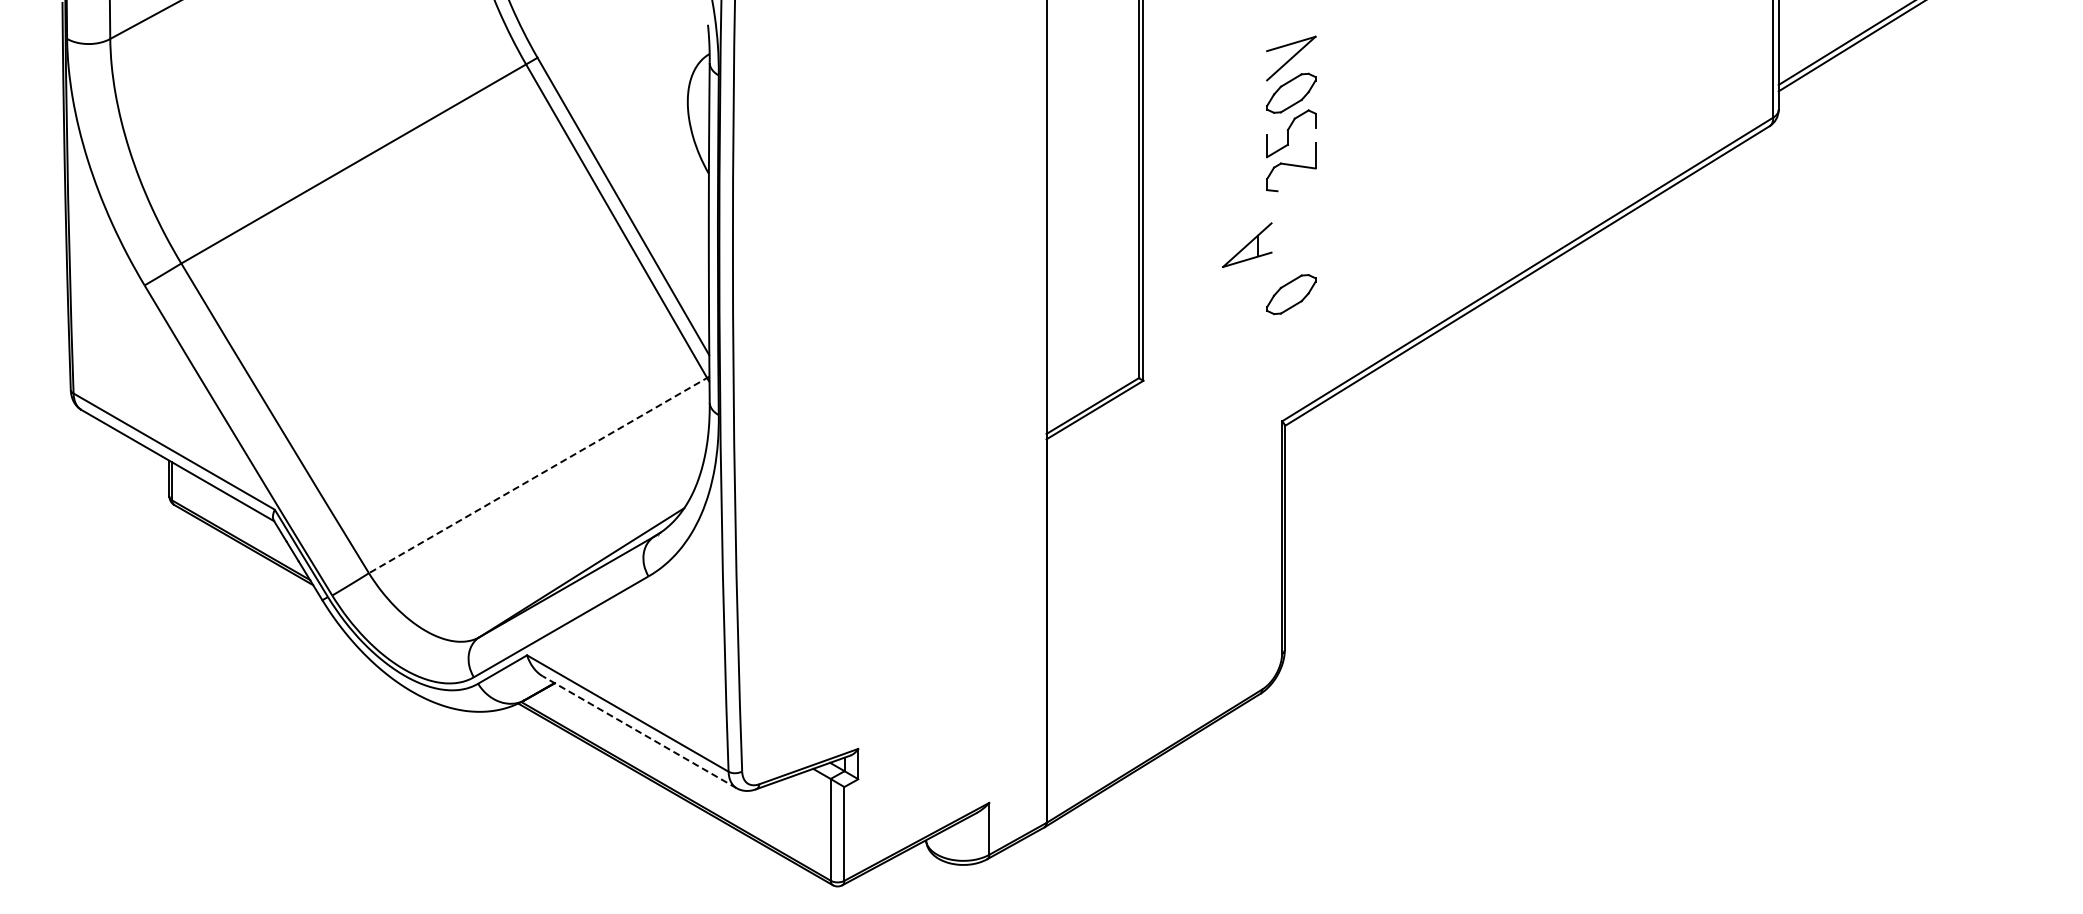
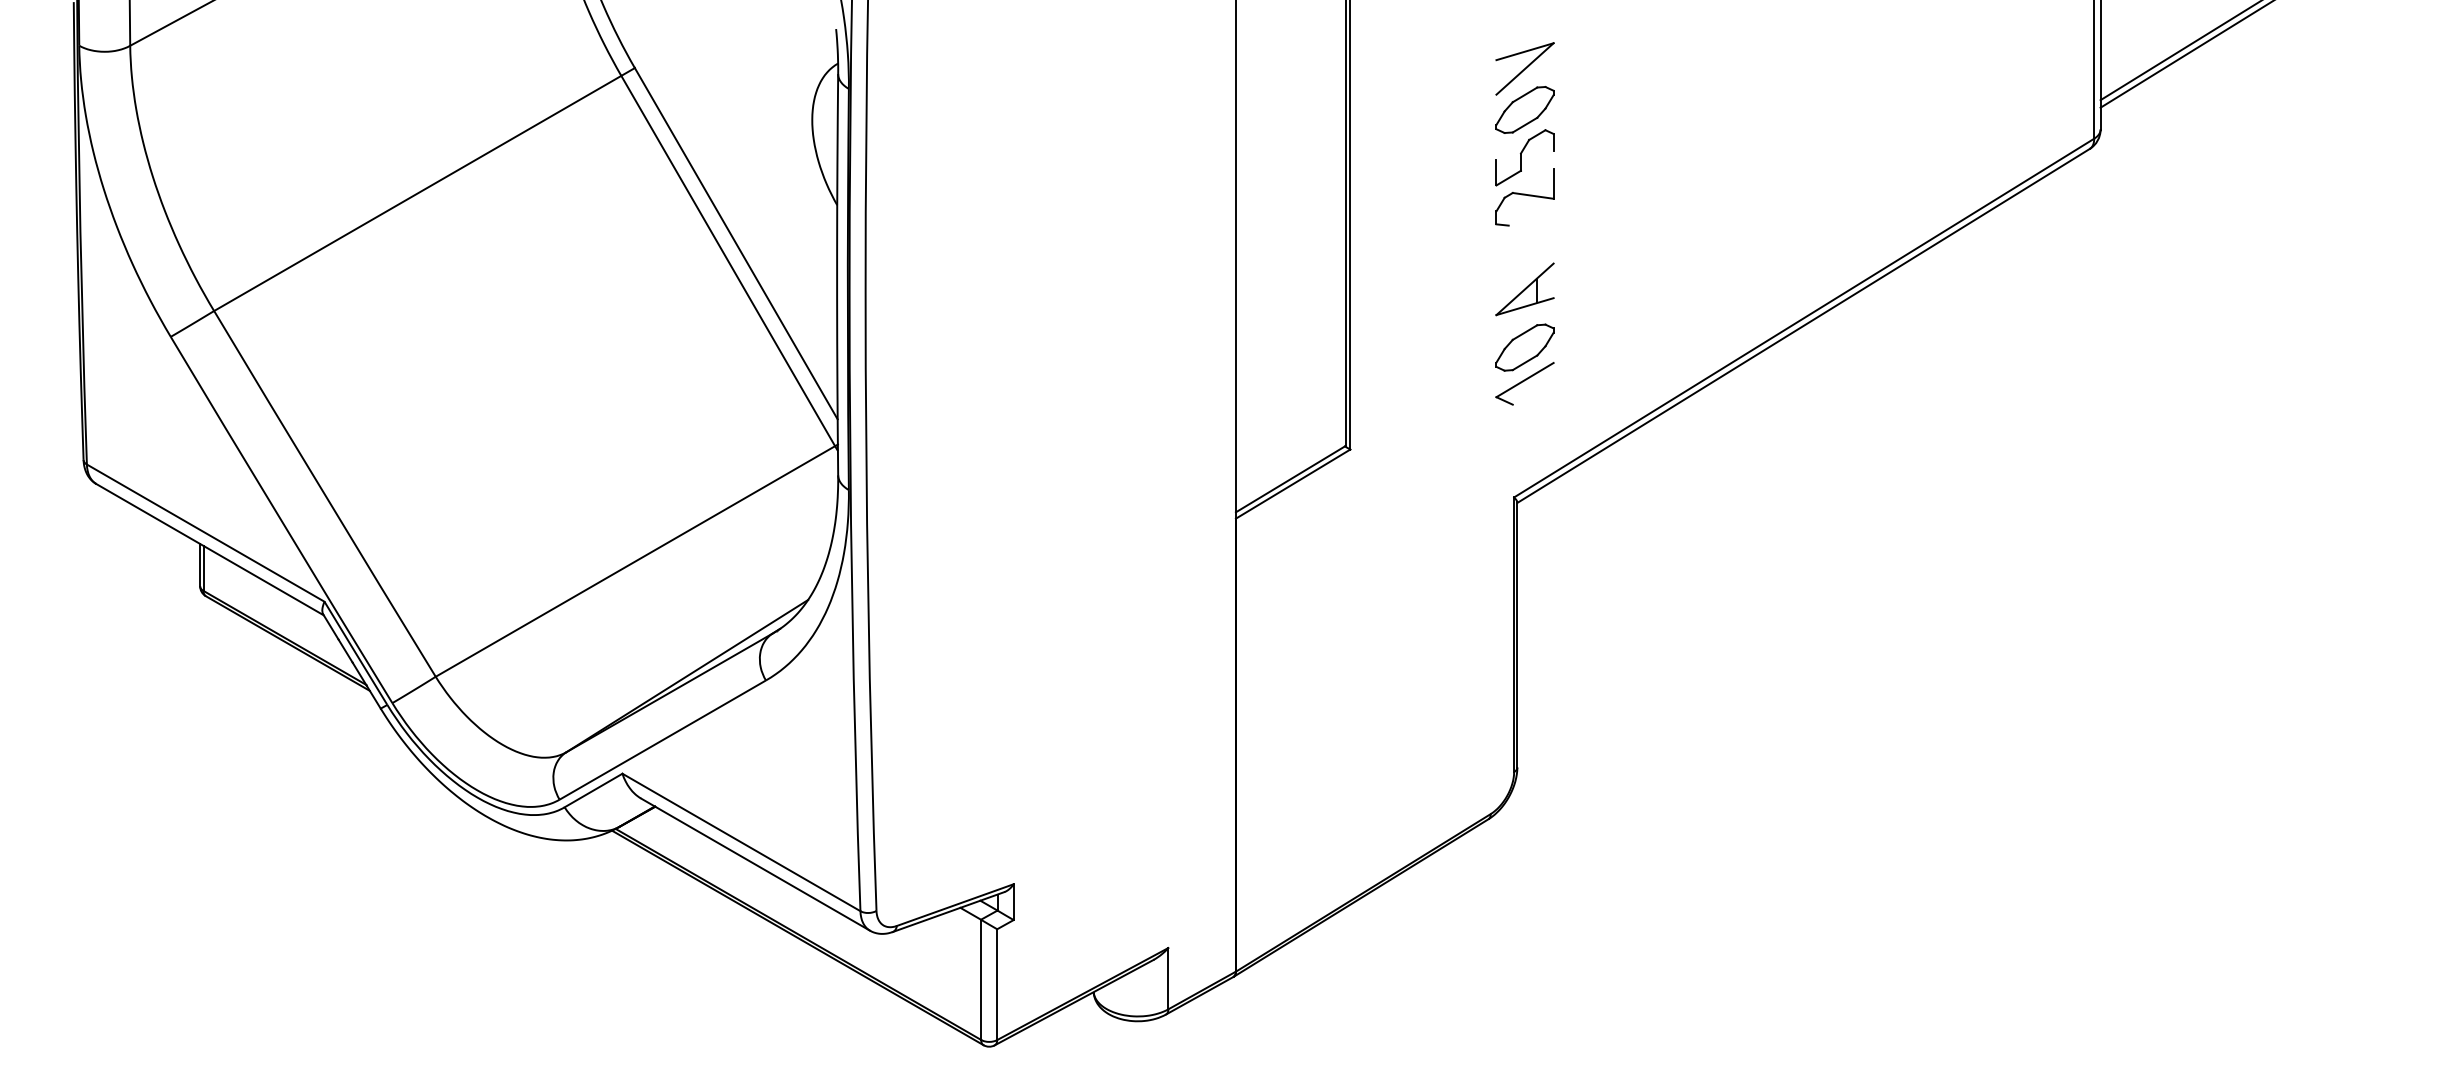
part: (1247, 244) -> (1525, 288), moved
part: (1291, 324) -> (1525, 383), added
line: (539, 474) -> (637, 560), dashed -> solid
line: (639, 732) -> (755, 864), dashed -> solid

